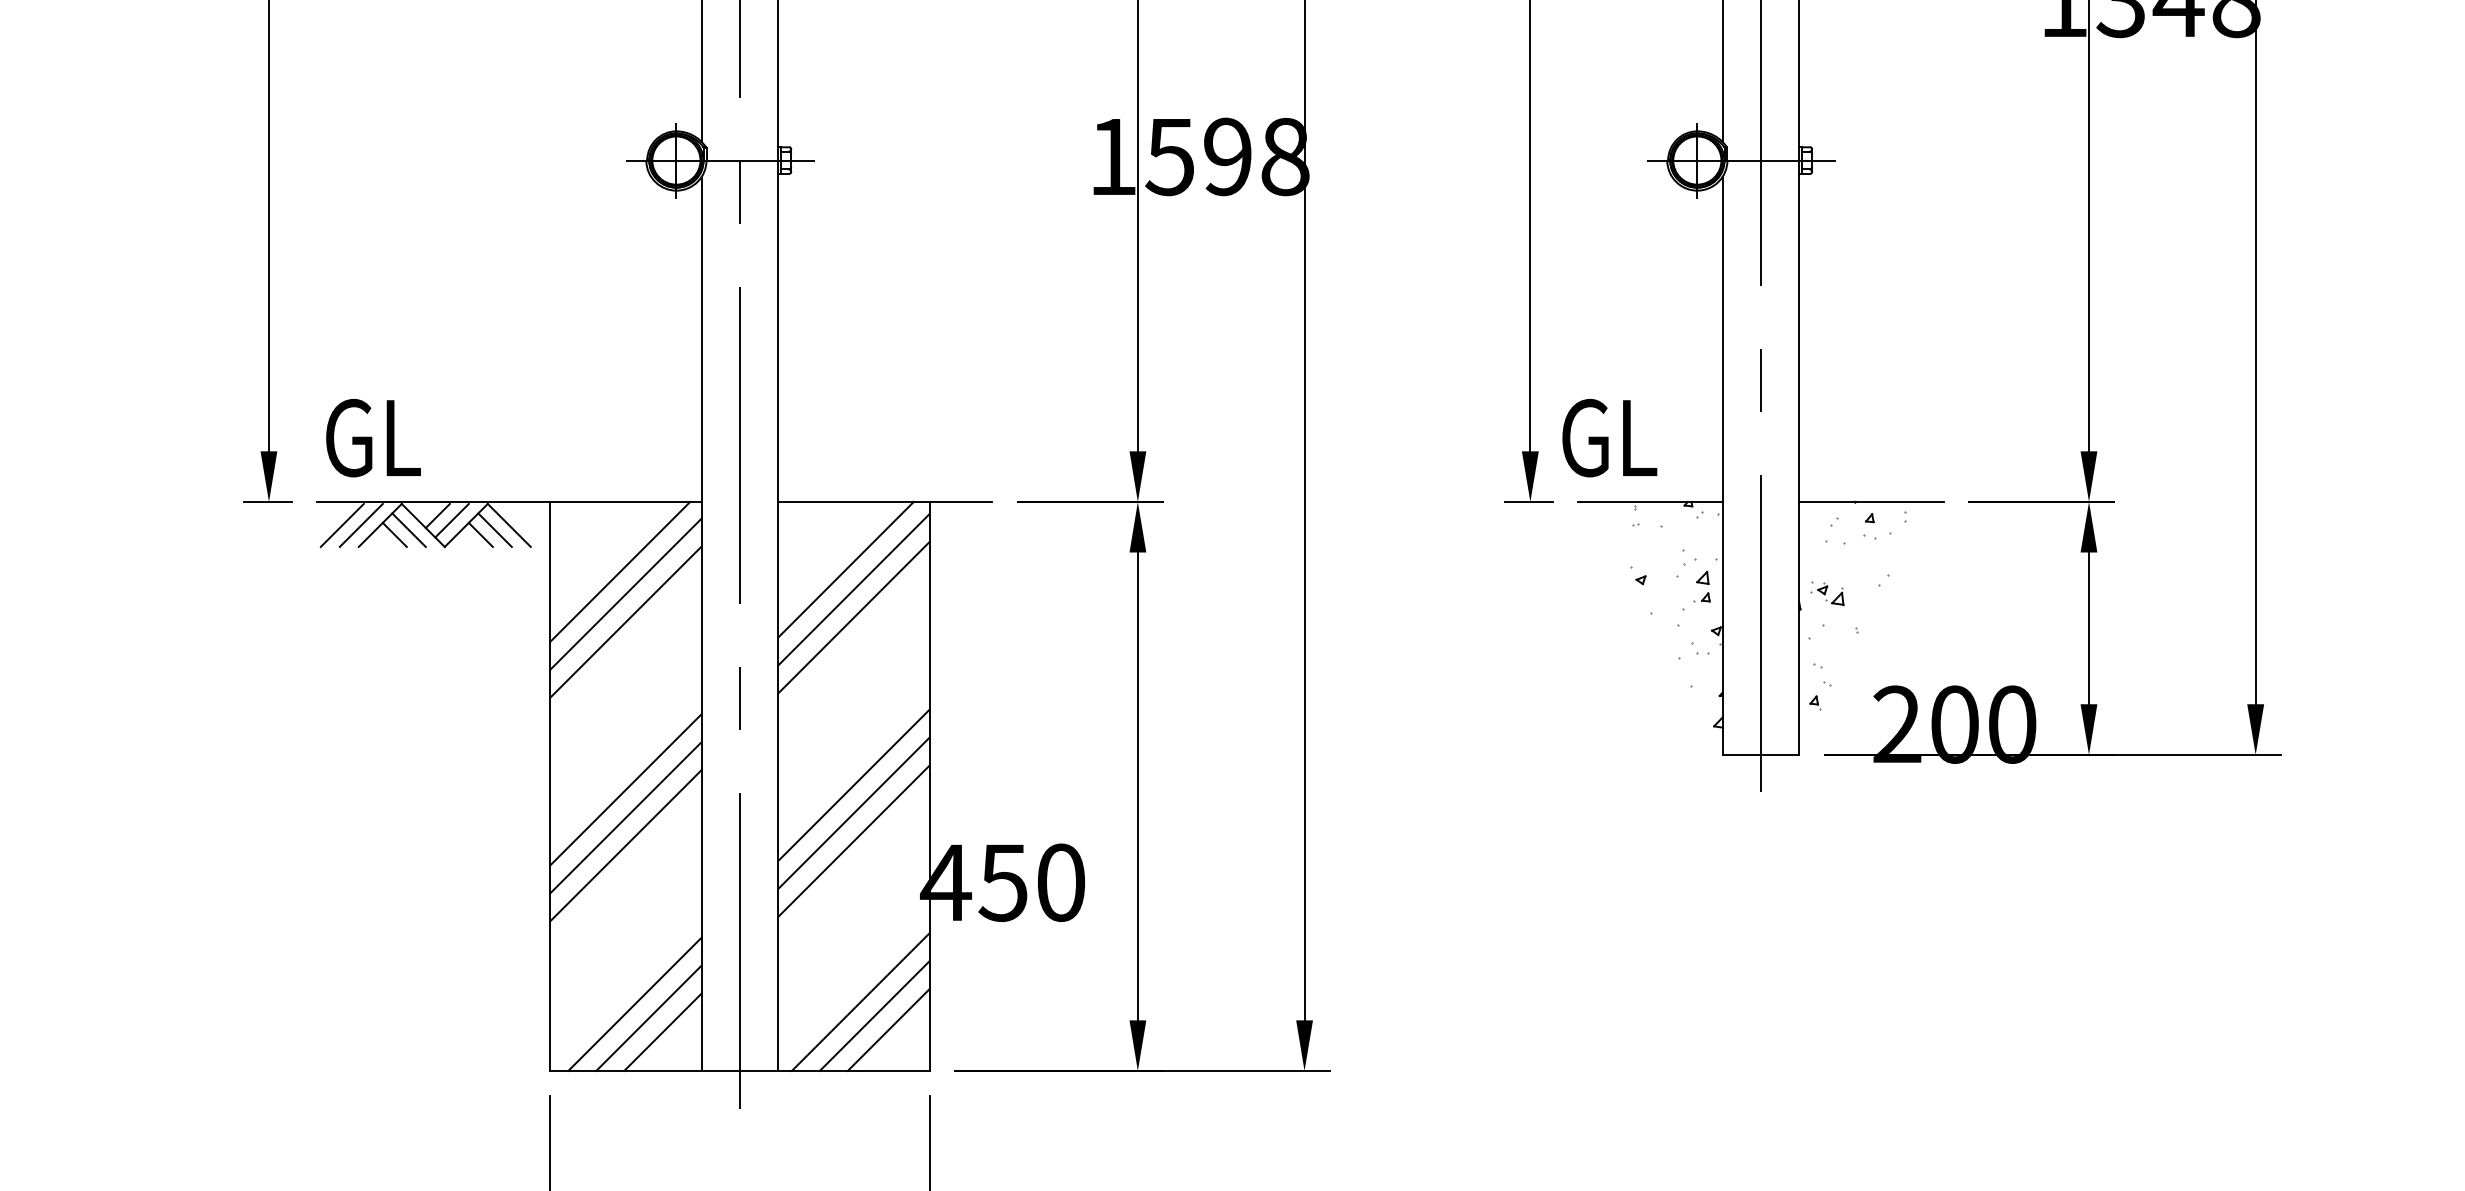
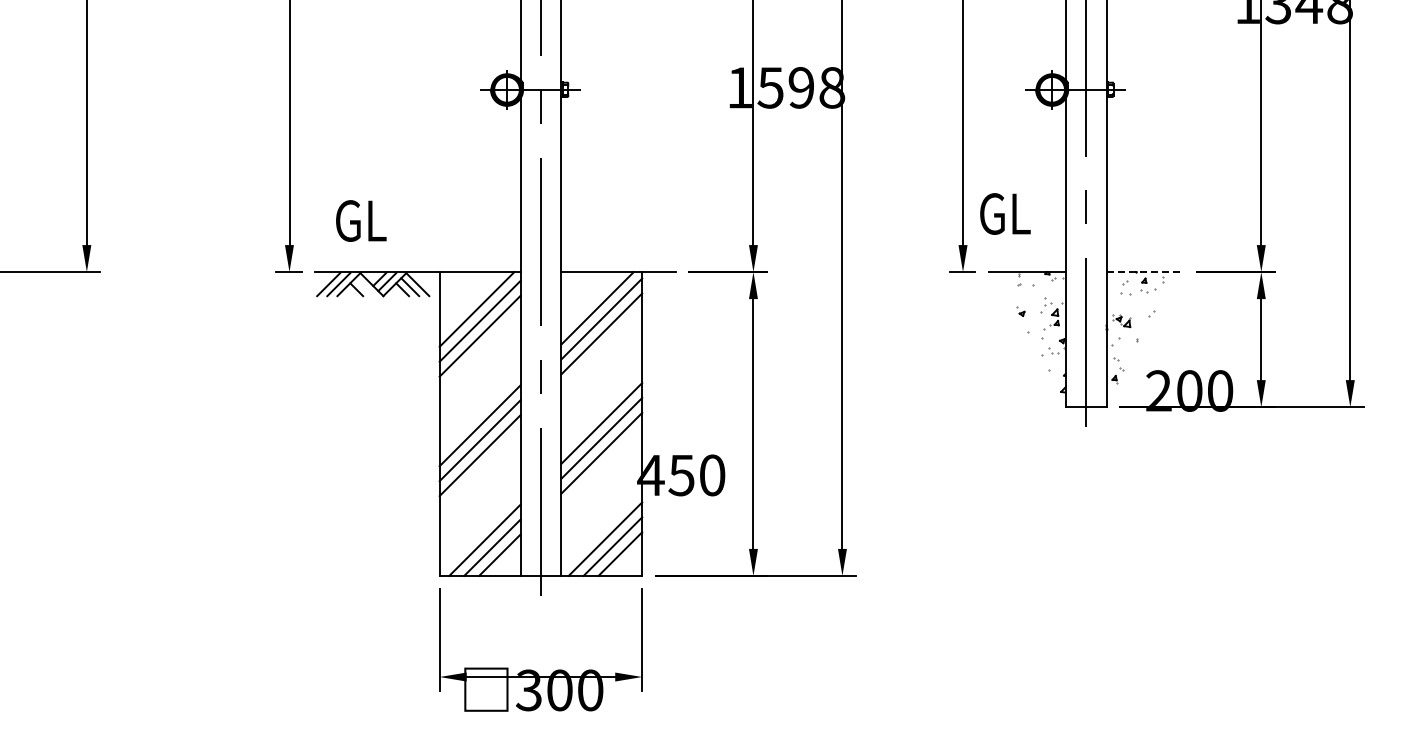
text: (373, 437) -> (361, 220), moved
text: (1609, 437) -> (1005, 213), moved
line: (1872, 502) -> (1145, 272), solid -> dashed
line: (409, 530) -> (364, 287), removed

